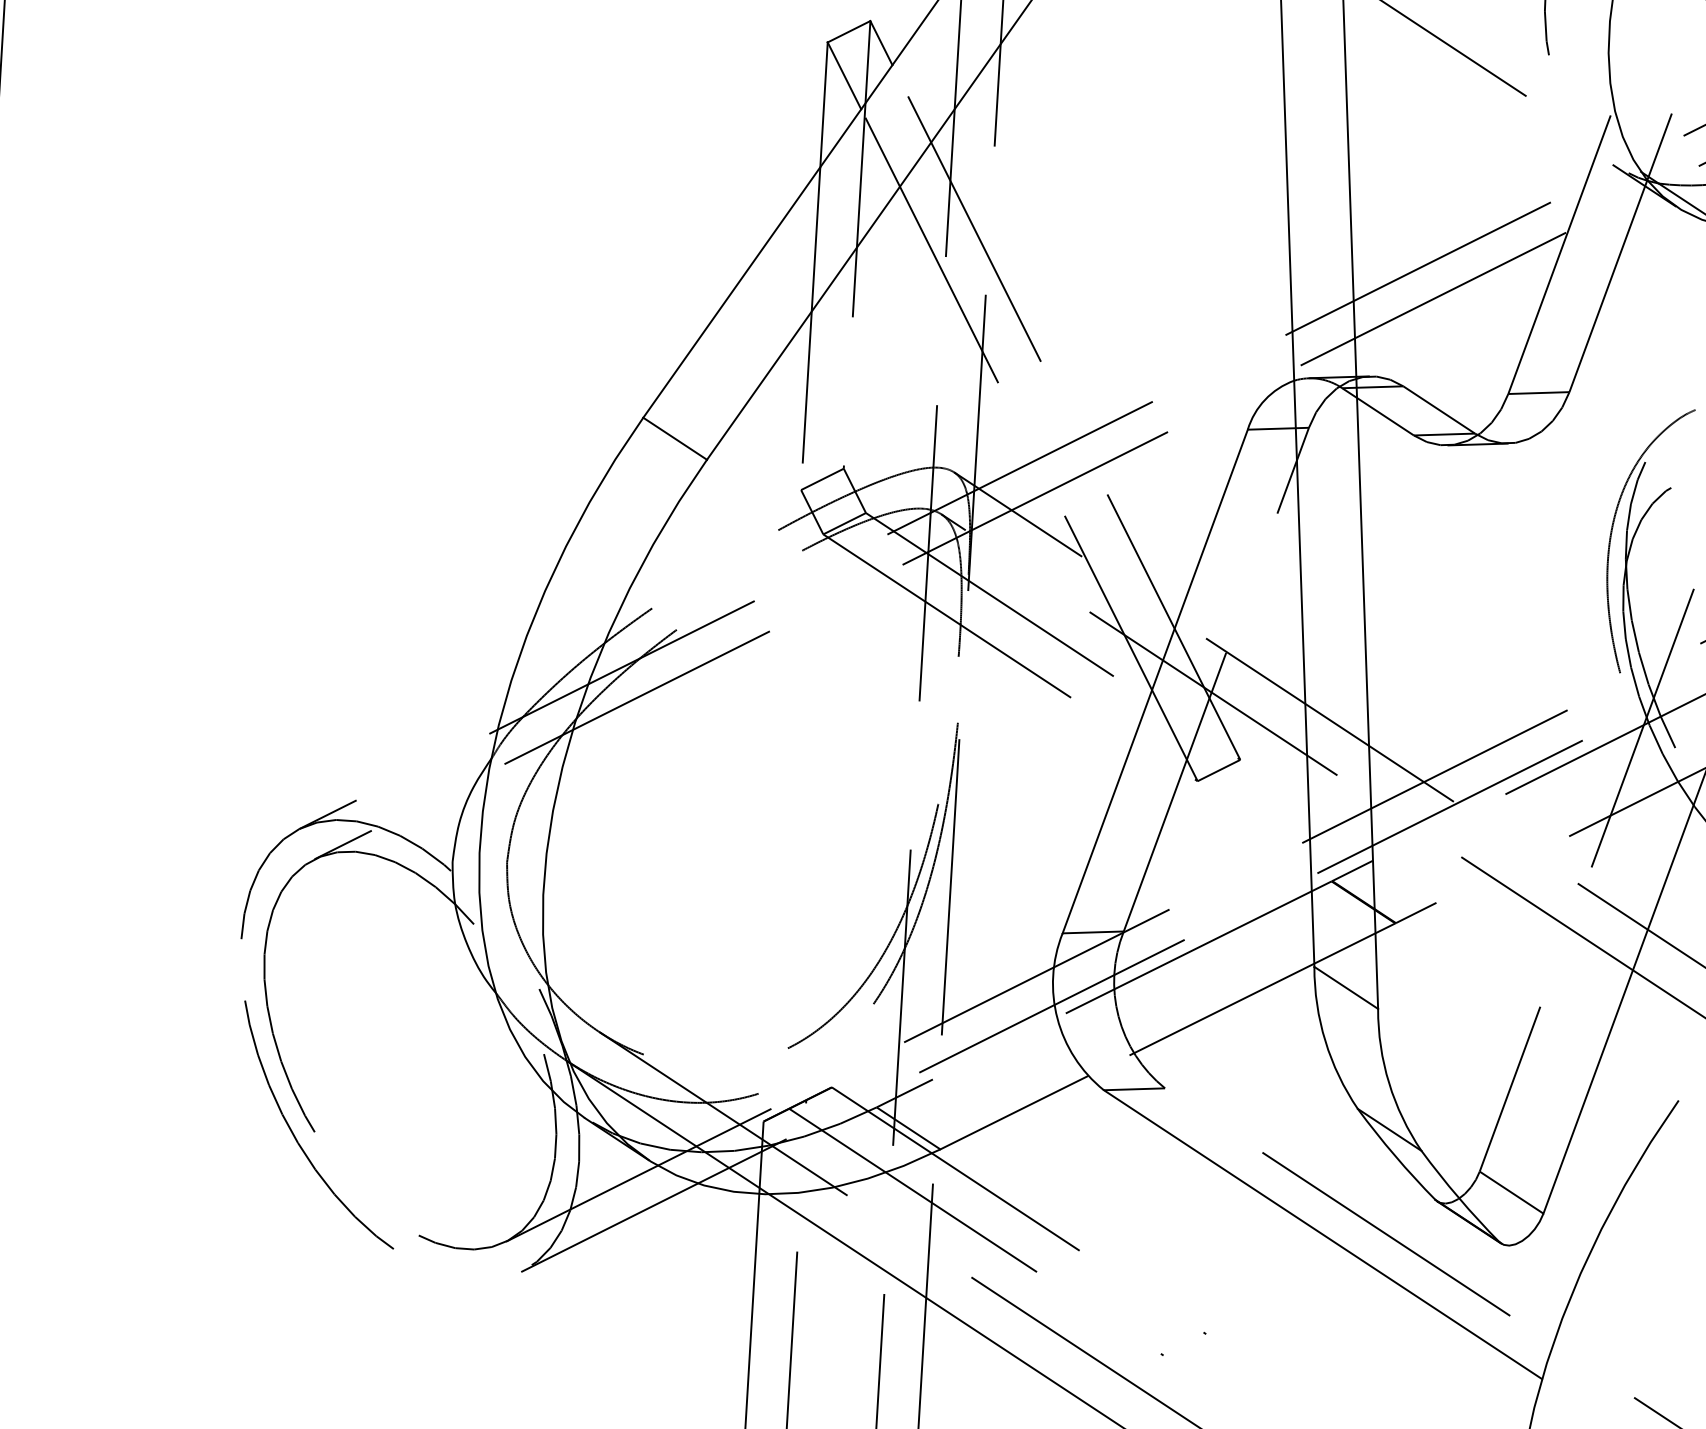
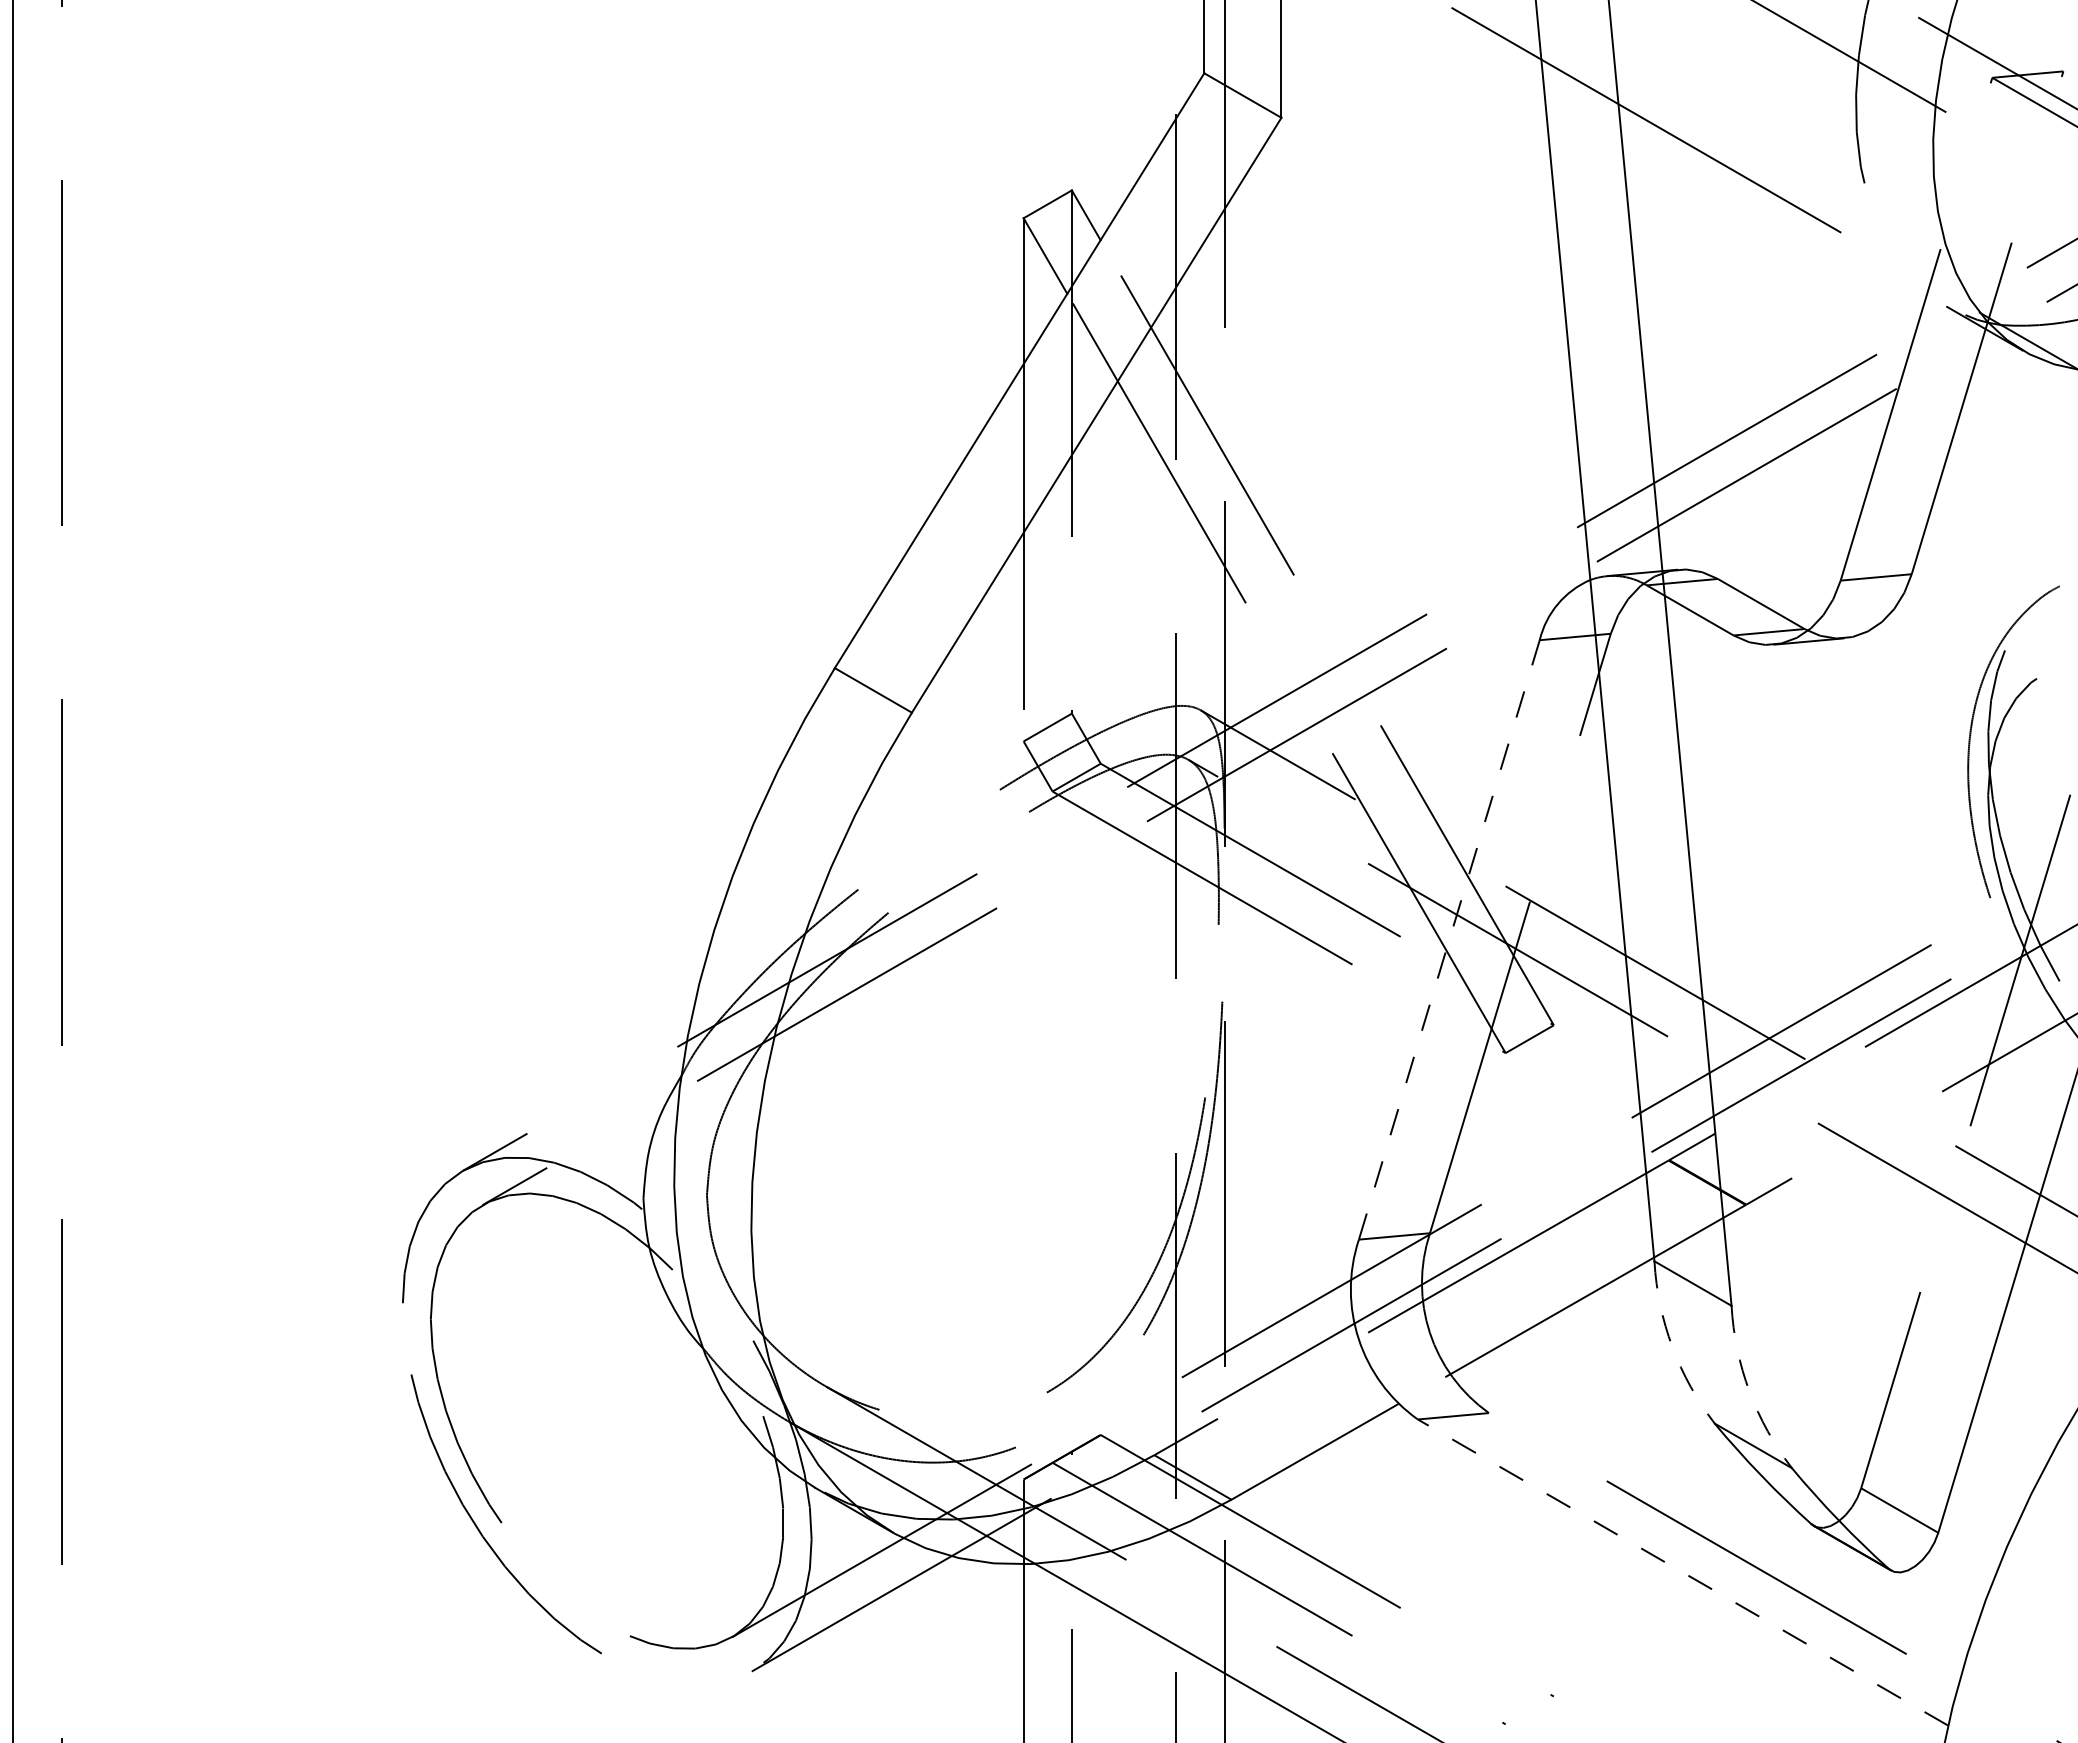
line: (1155, 681) -> (1449, 939), solid -> dashed
arc: (1325, 1041) -> (1672, 1347), solid -> dashed
arc: (1389, 1083) -> (1749, 1391), solid -> dashed
line: (1322, 1234) -> (1682, 1572), solid -> dashed

